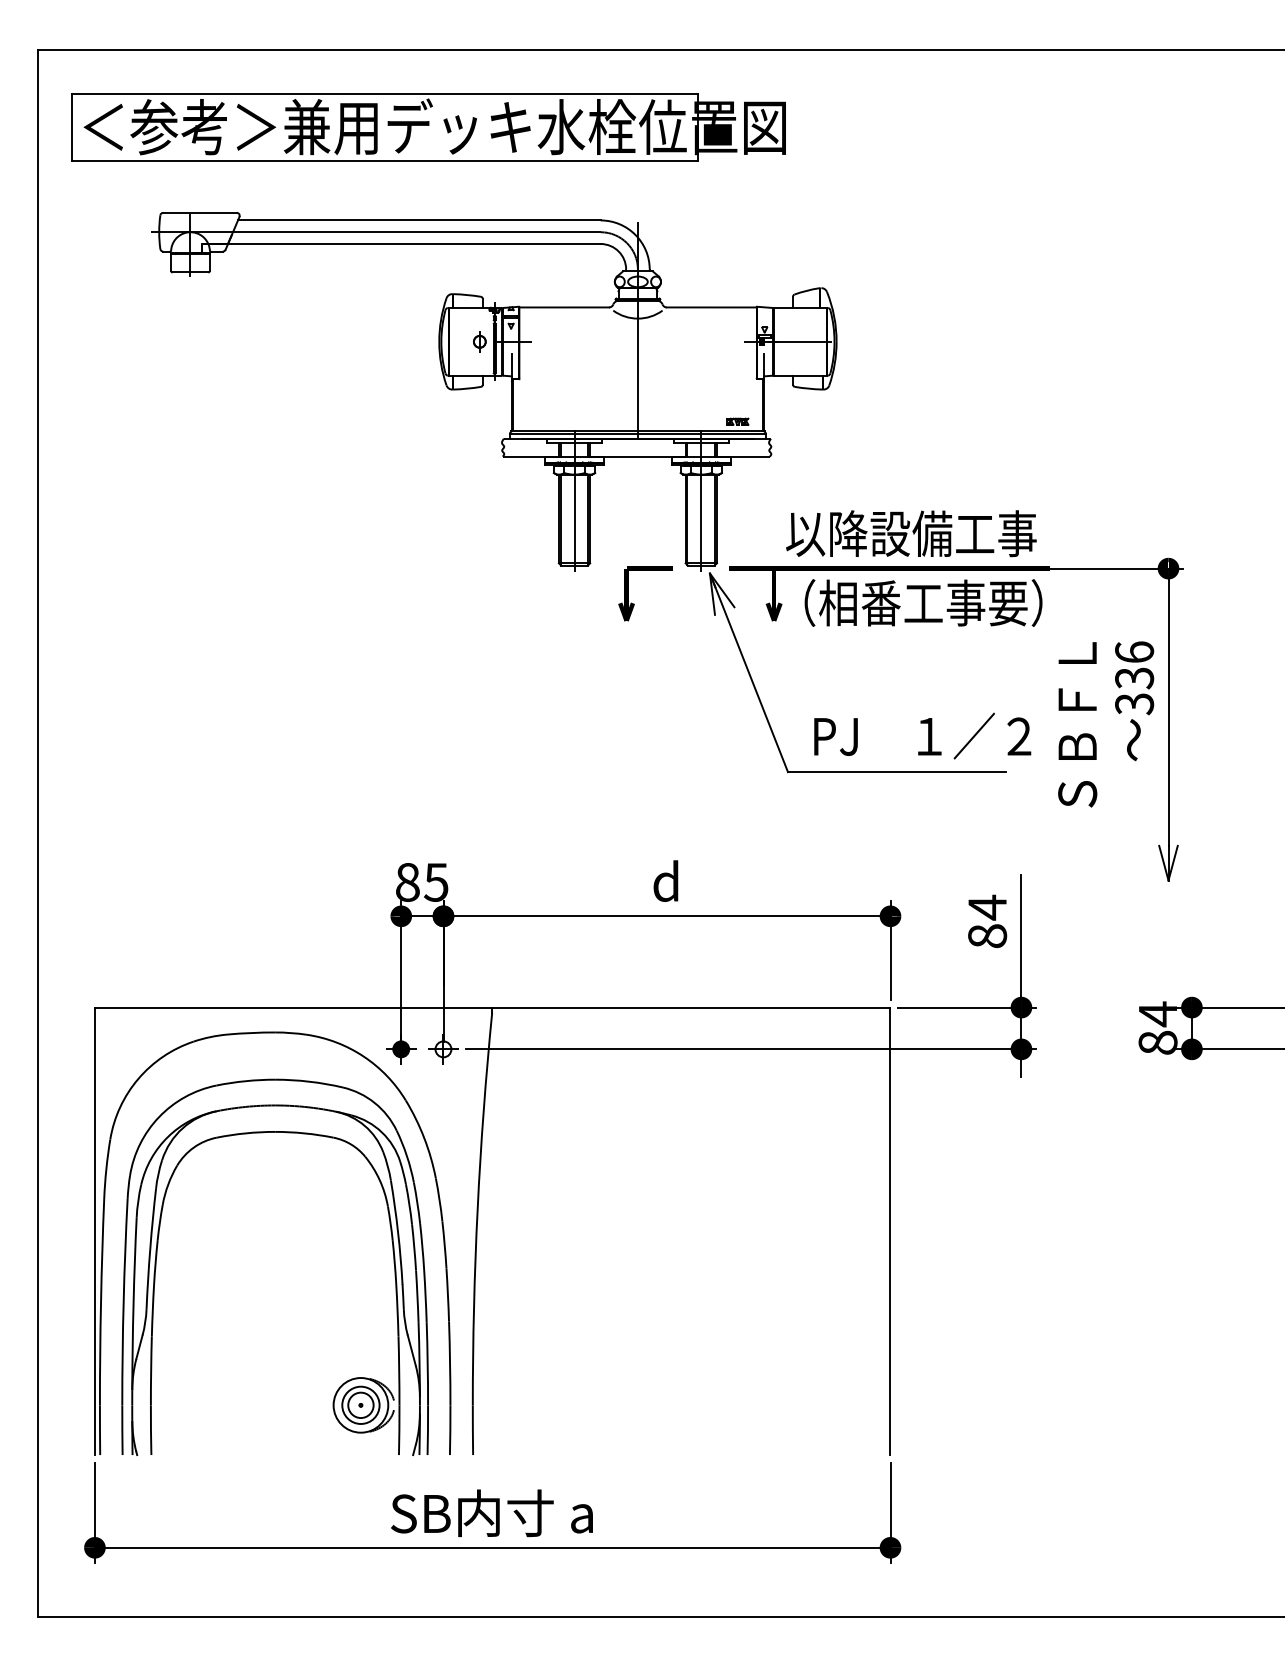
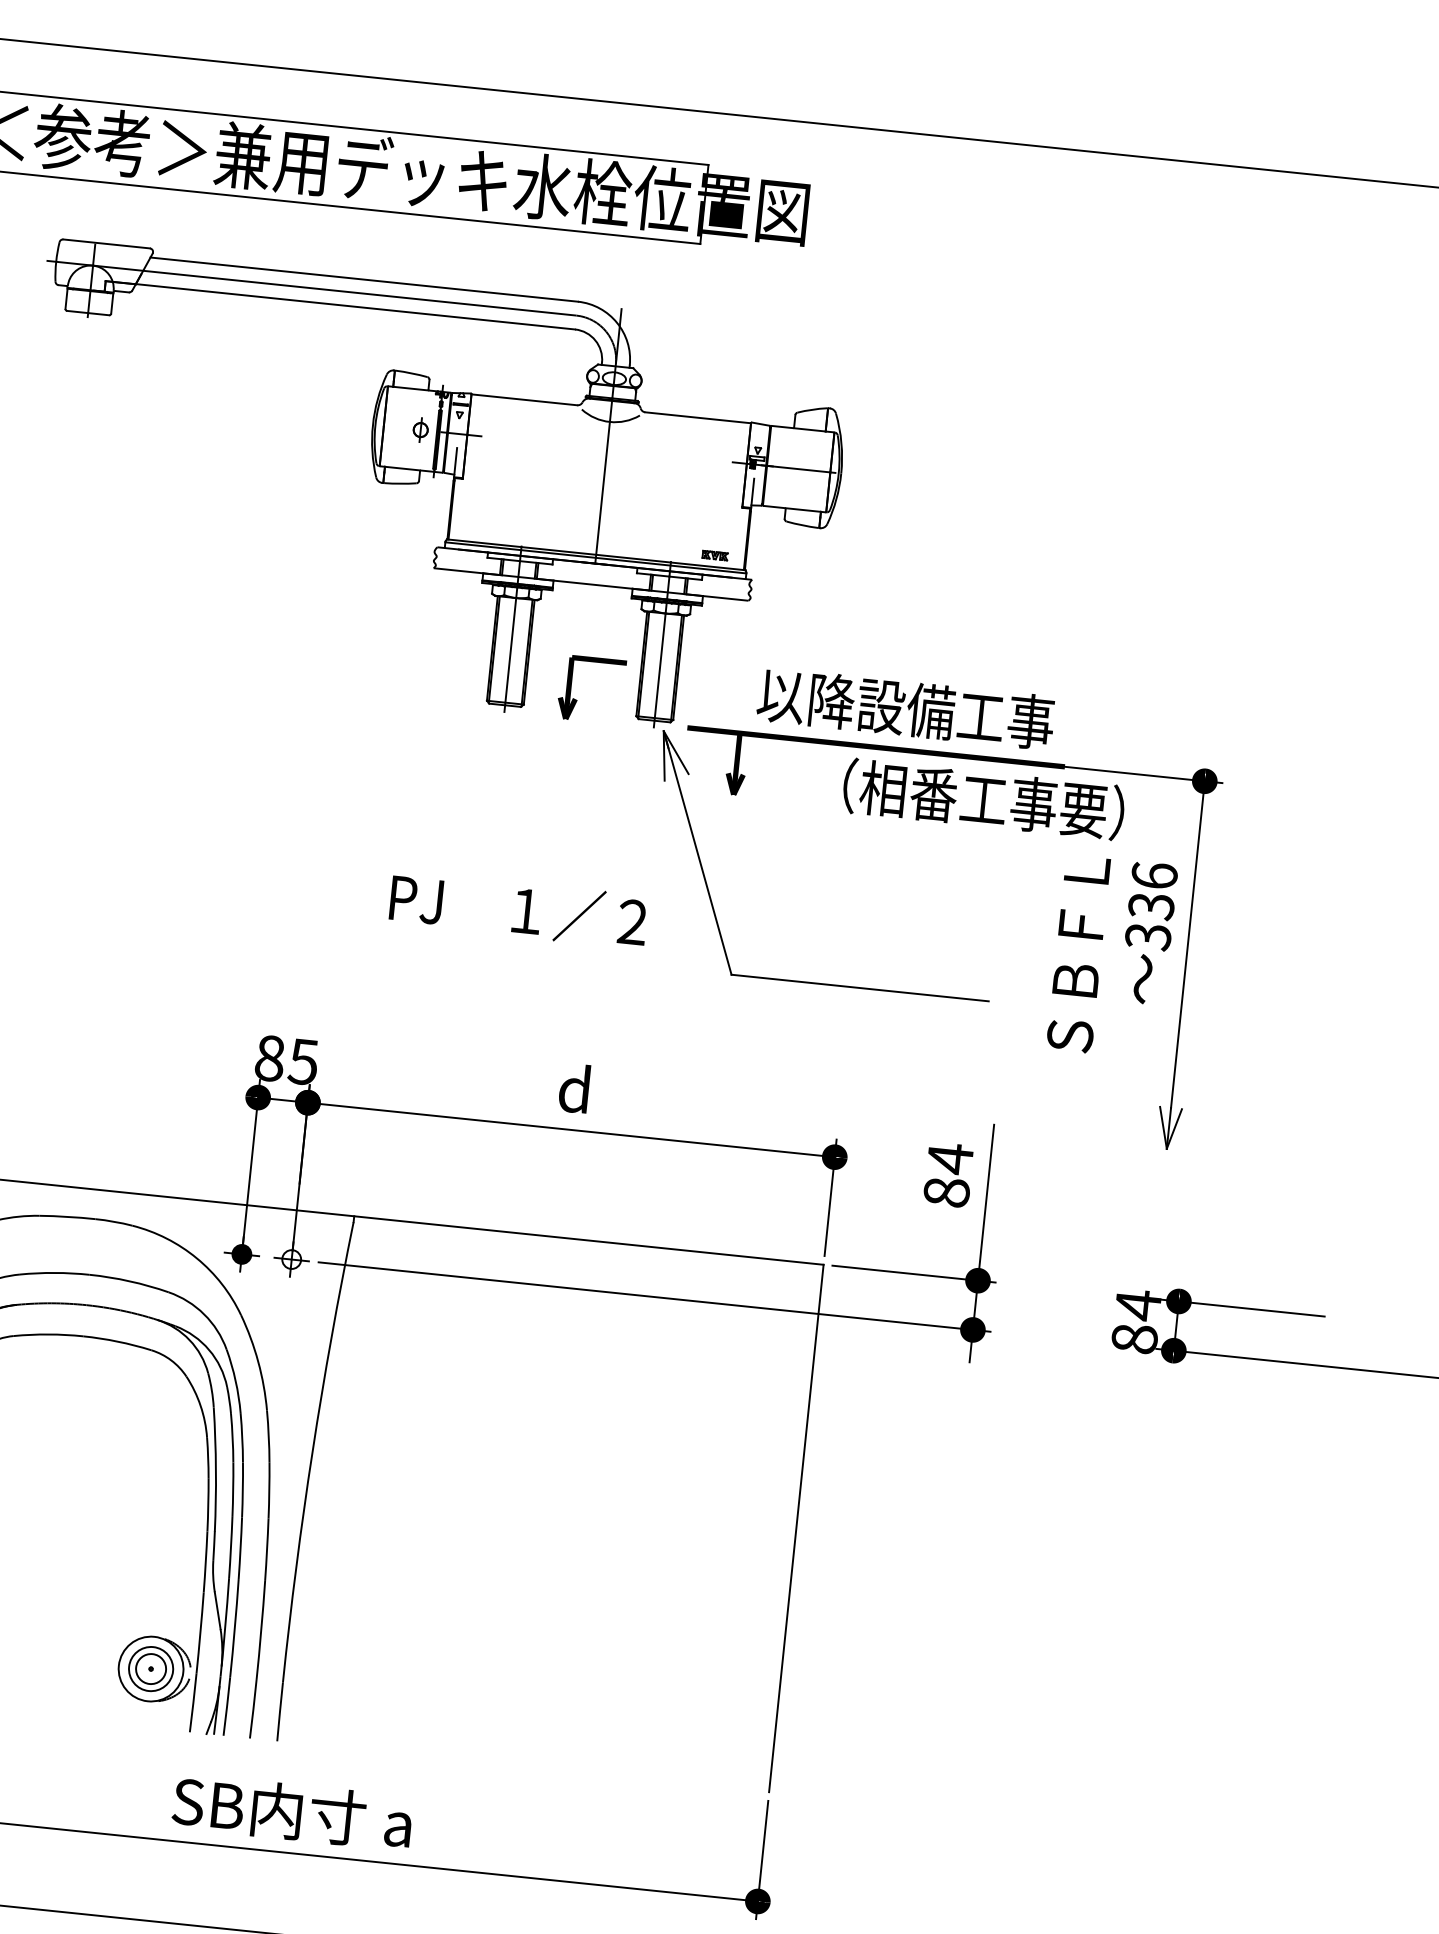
text: (923, 602) -> (983, 798), moved
part: (634, 603) -> (577, 699), moved
text: (922, 735) -> (518, 909), moved

